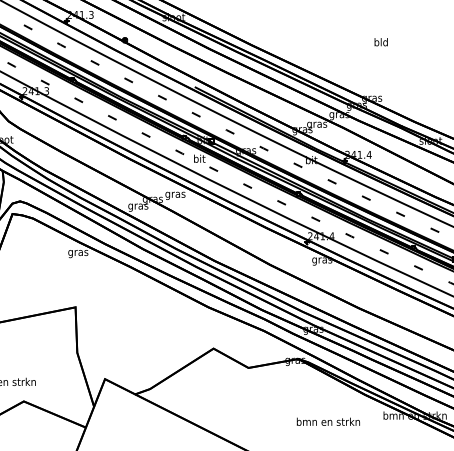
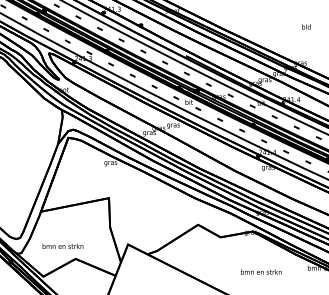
text: (328, 420) -> (261, 271), moved

